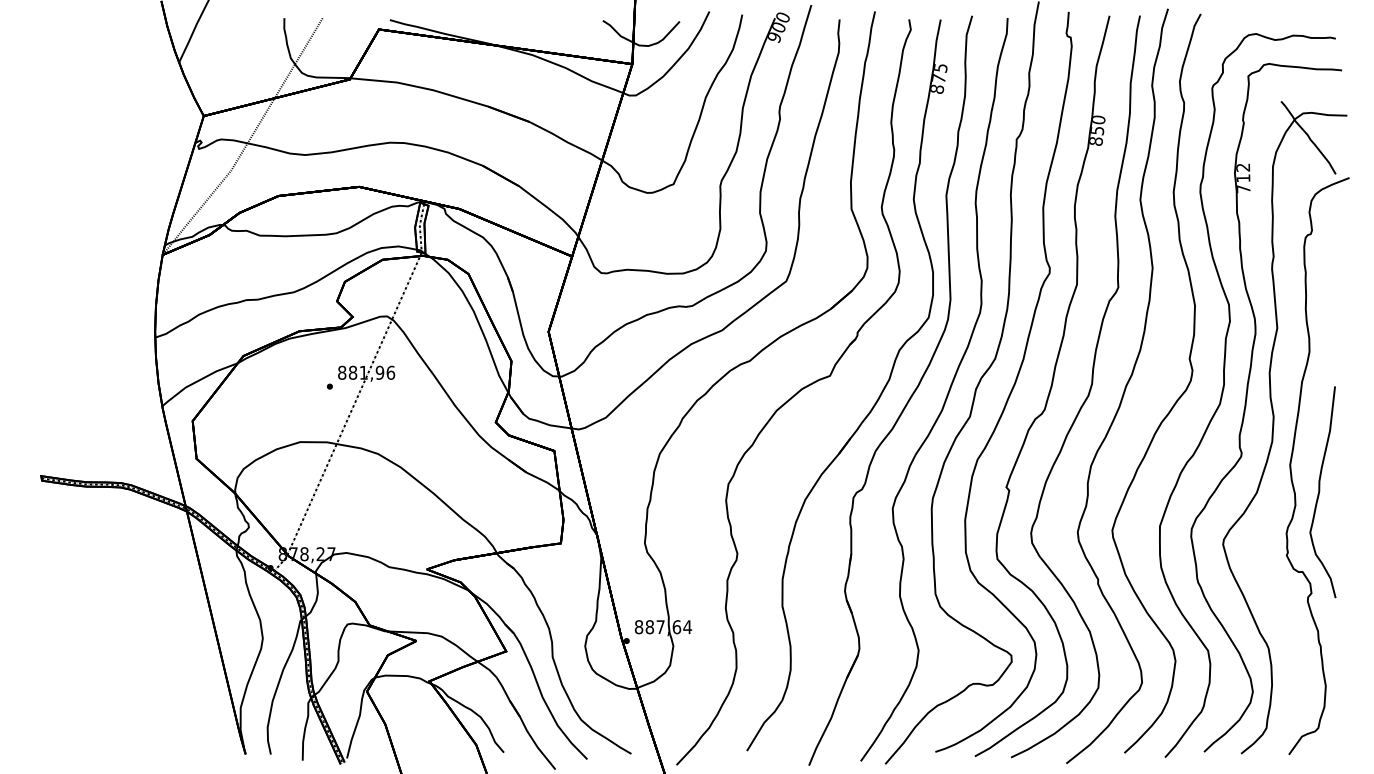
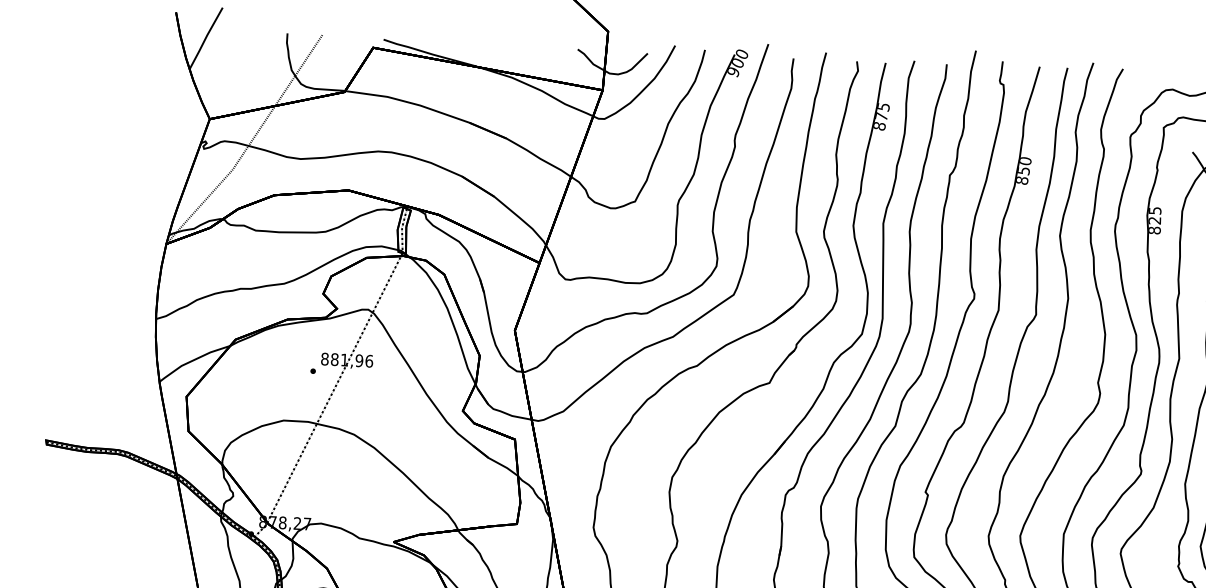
text: (1243, 178) -> (1154, 220), 712 -> 825

